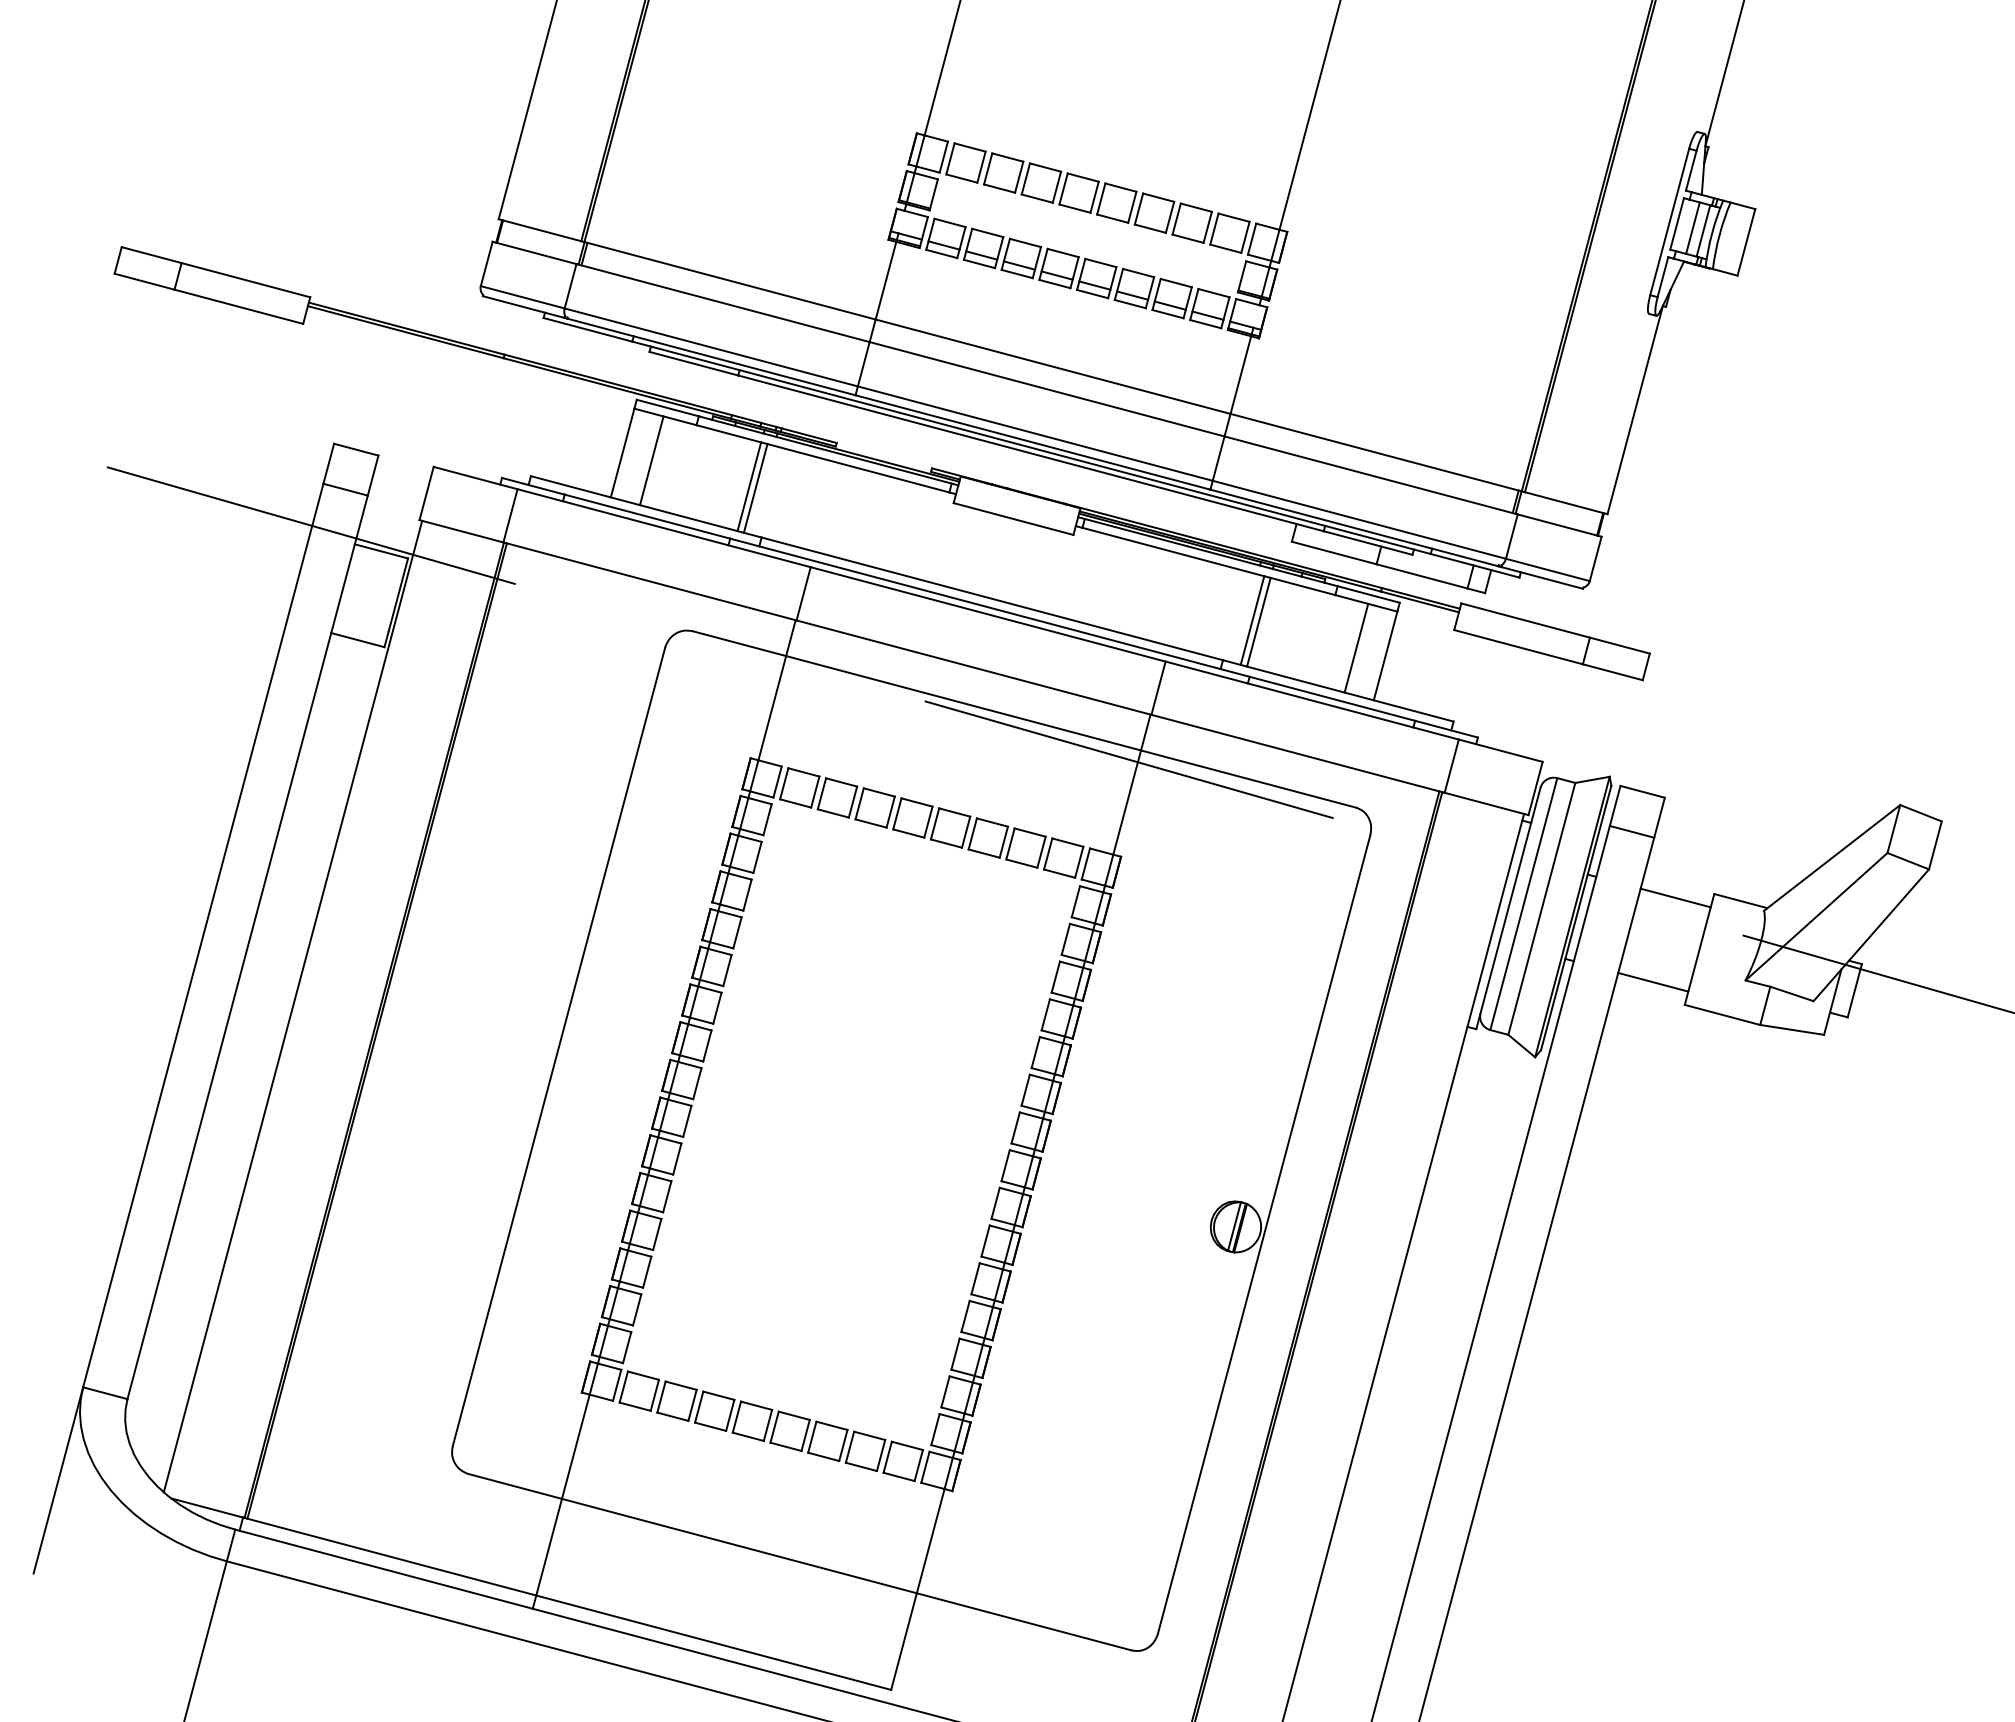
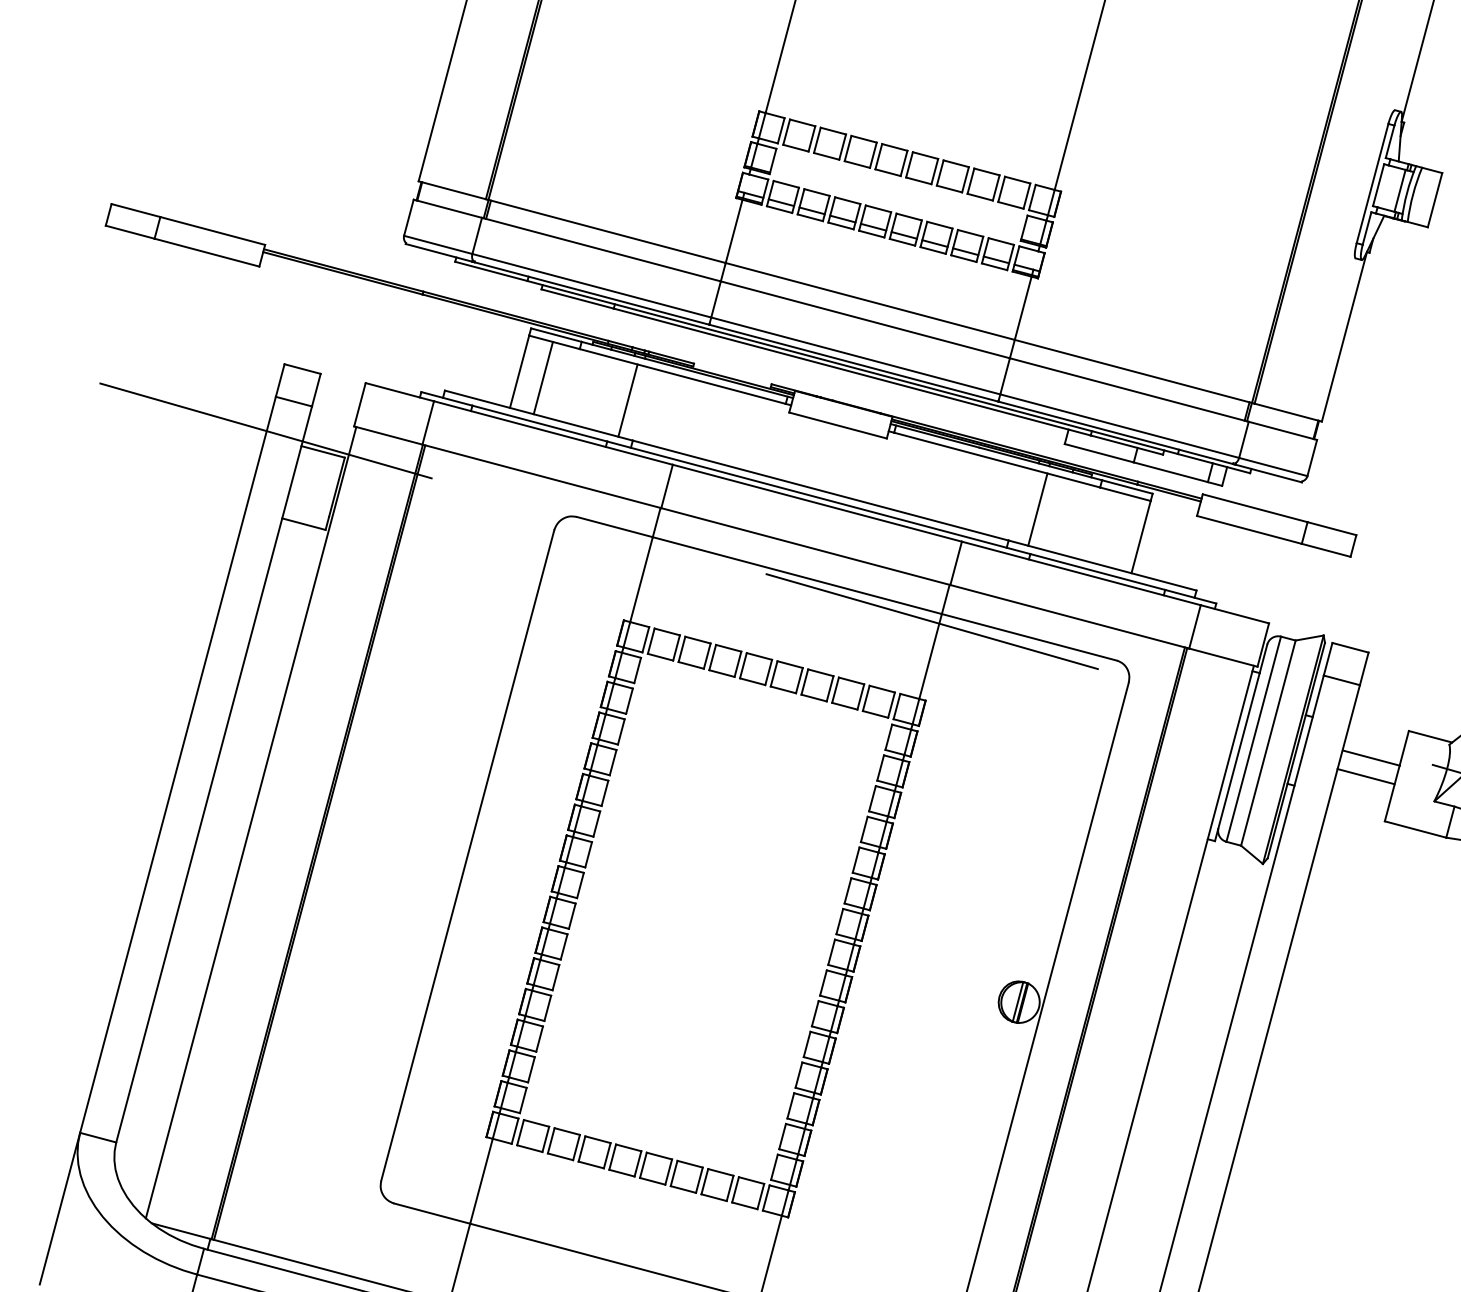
line: (1692, 227) -> (1391, 188), removed
line: (749, 486) -> (622, 399), removed
line: (1252, 620) -> (1032, 508), removed
line: (1356, 647) -> (1117, 530), removed
line: (1675, 897) -> (1365, 776), moved
line: (1653, 981) -> (1371, 757), moved

